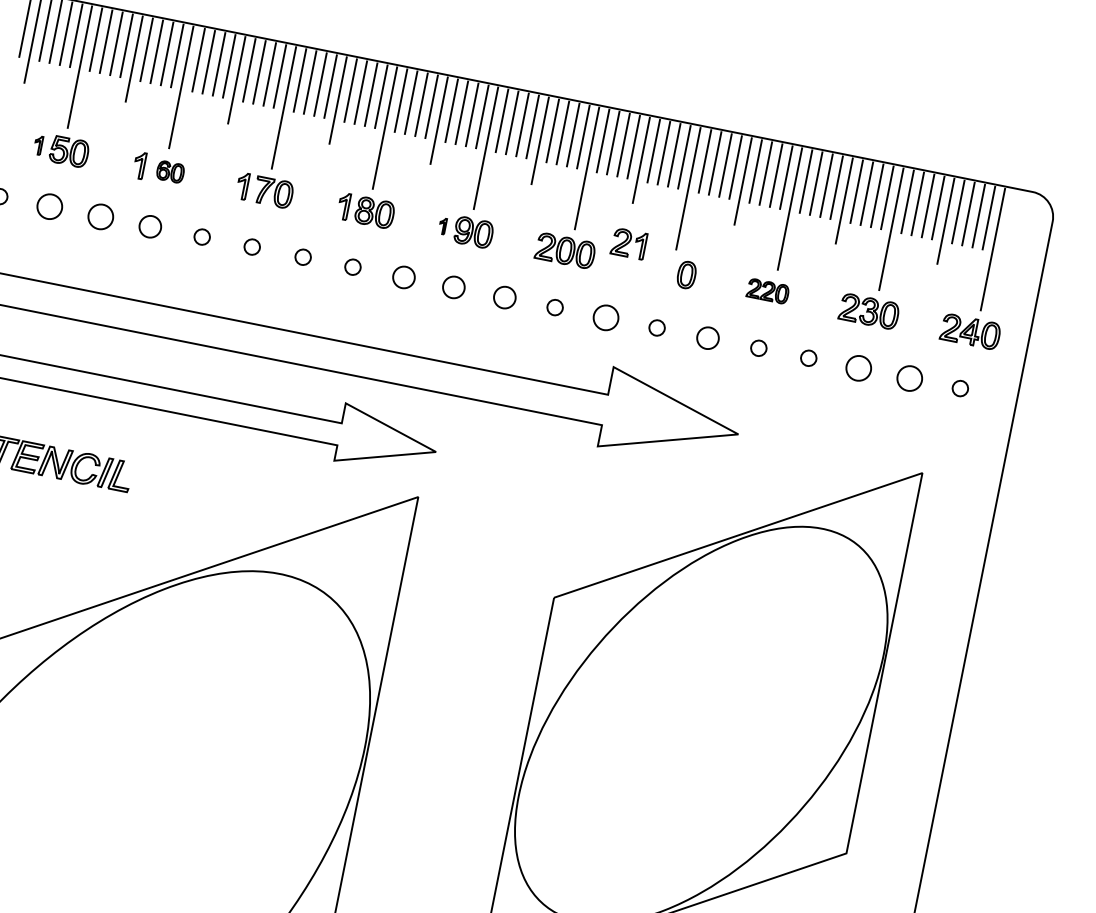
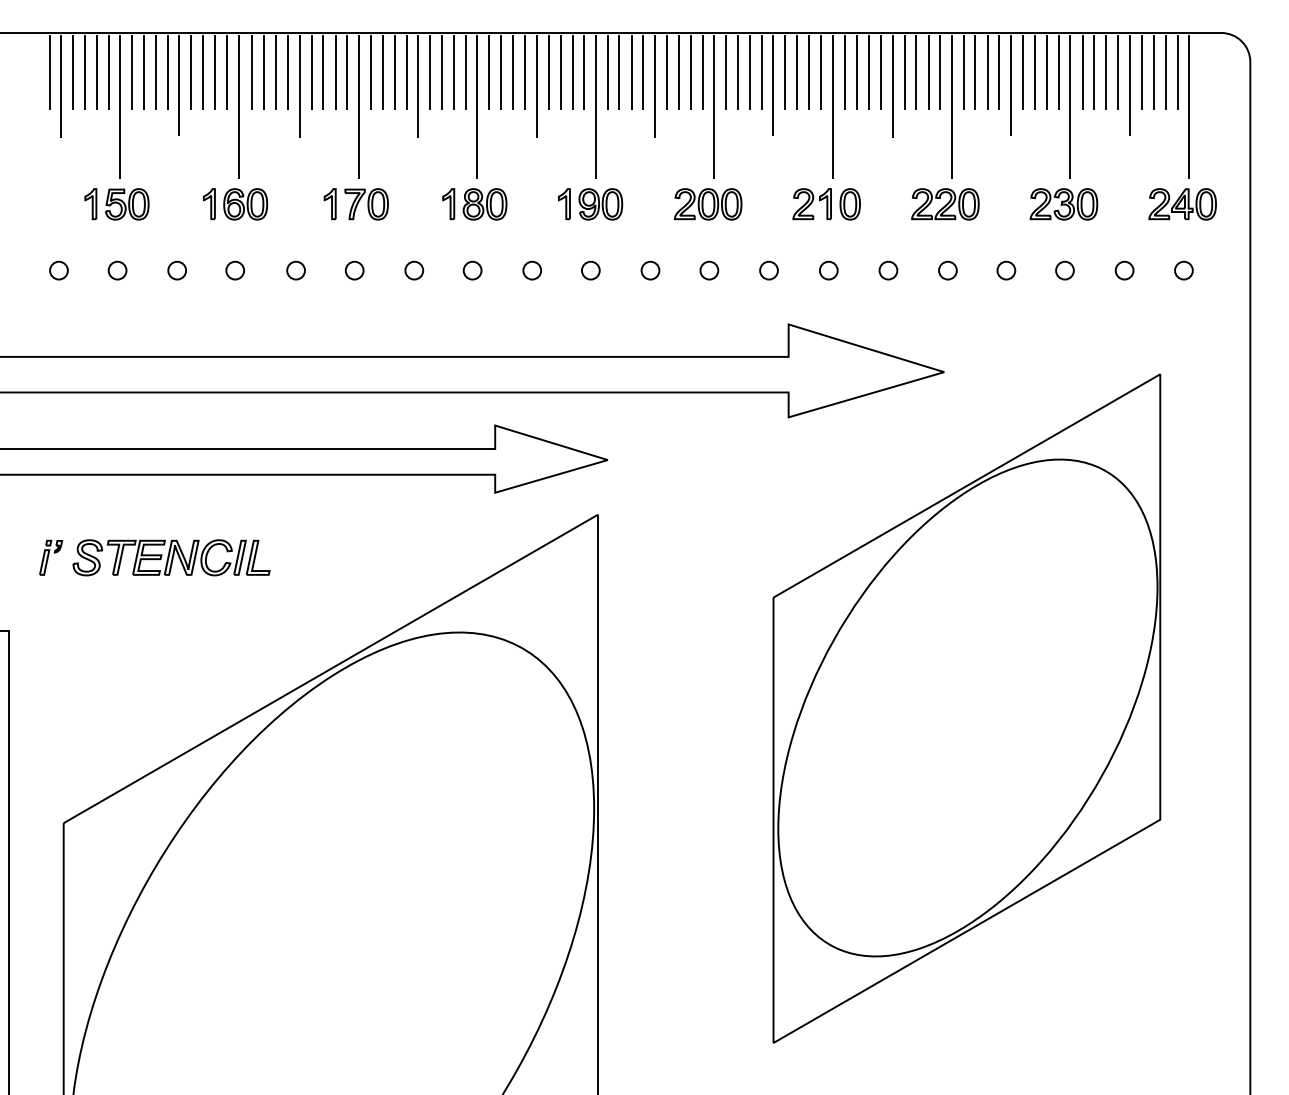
part: (37, 145) -> (90, 204), size x1.43
part: (170, 171) -> (245, 204), size x1.43
part: (49, 206) -> (117, 270), size x0.62
part: (100, 216) -> (176, 270), size x0.62
part: (149, 226) -> (234, 270), size x0.71
part: (442, 226) -> (564, 204), size x1.67
part: (628, 243) -> (811, 204), moved
part: (403, 277) -> (531, 270), size x0.71
part: (453, 287) -> (590, 270), size x0.71
part: (768, 291) -> (945, 204), size x1.43
part: (504, 297) -> (650, 270), size x0.71
part: (605, 317) -> (768, 270), size x0.62
part: (708, 338) -> (888, 270), size x0.71
part: (858, 368) -> (1064, 270), size x0.62
part: (909, 378) -> (1124, 270), size x0.62

